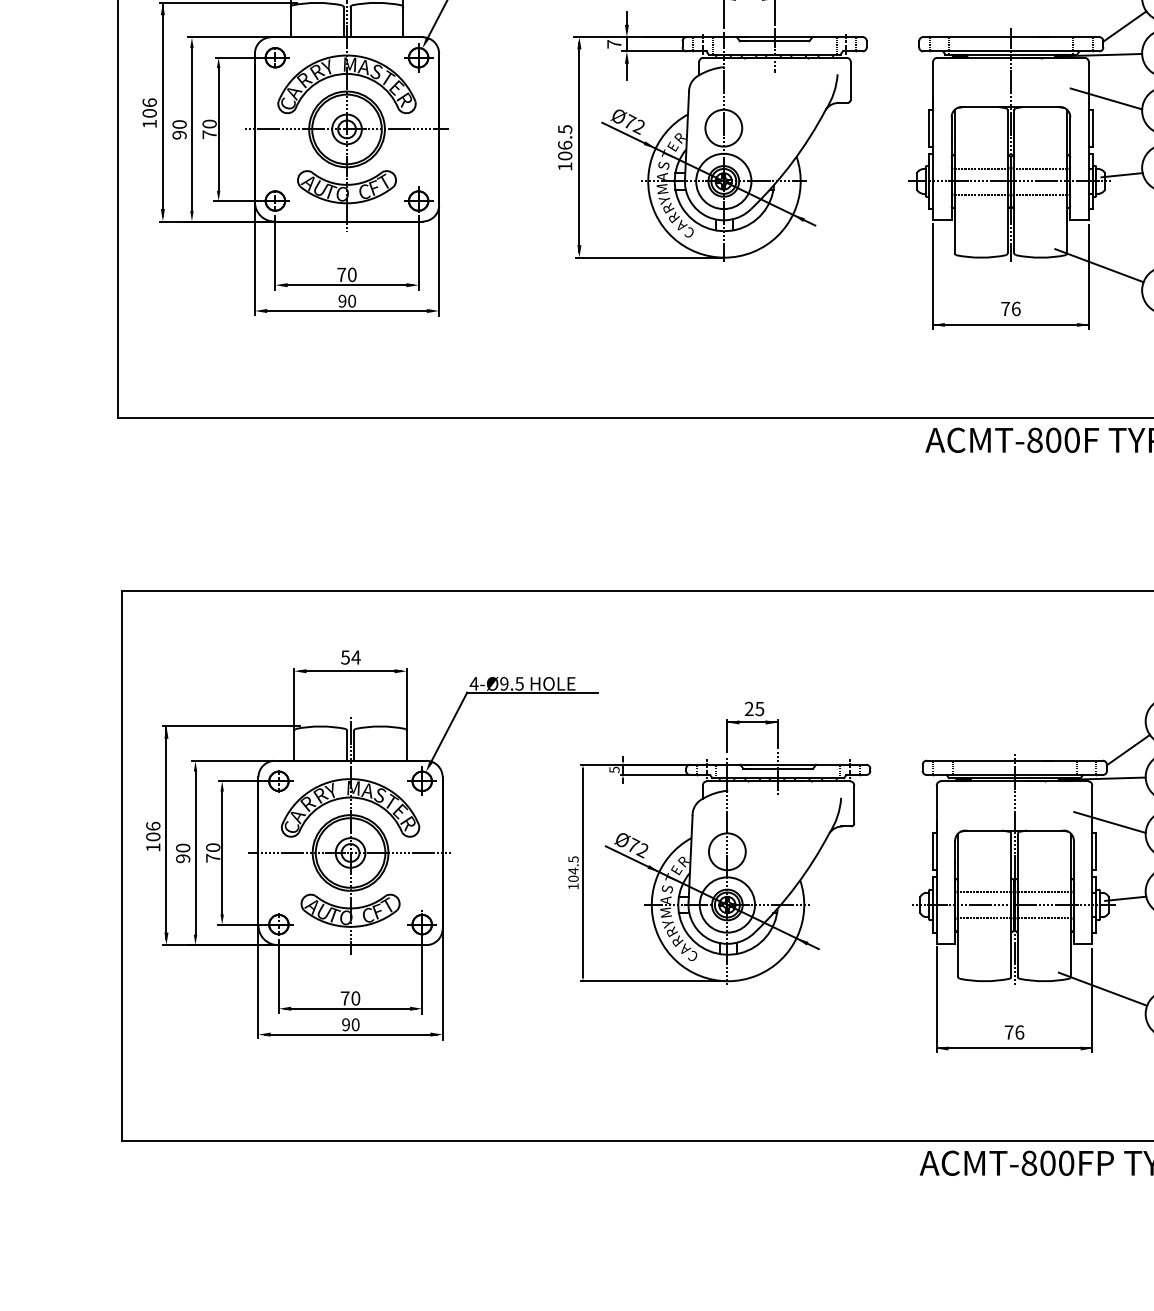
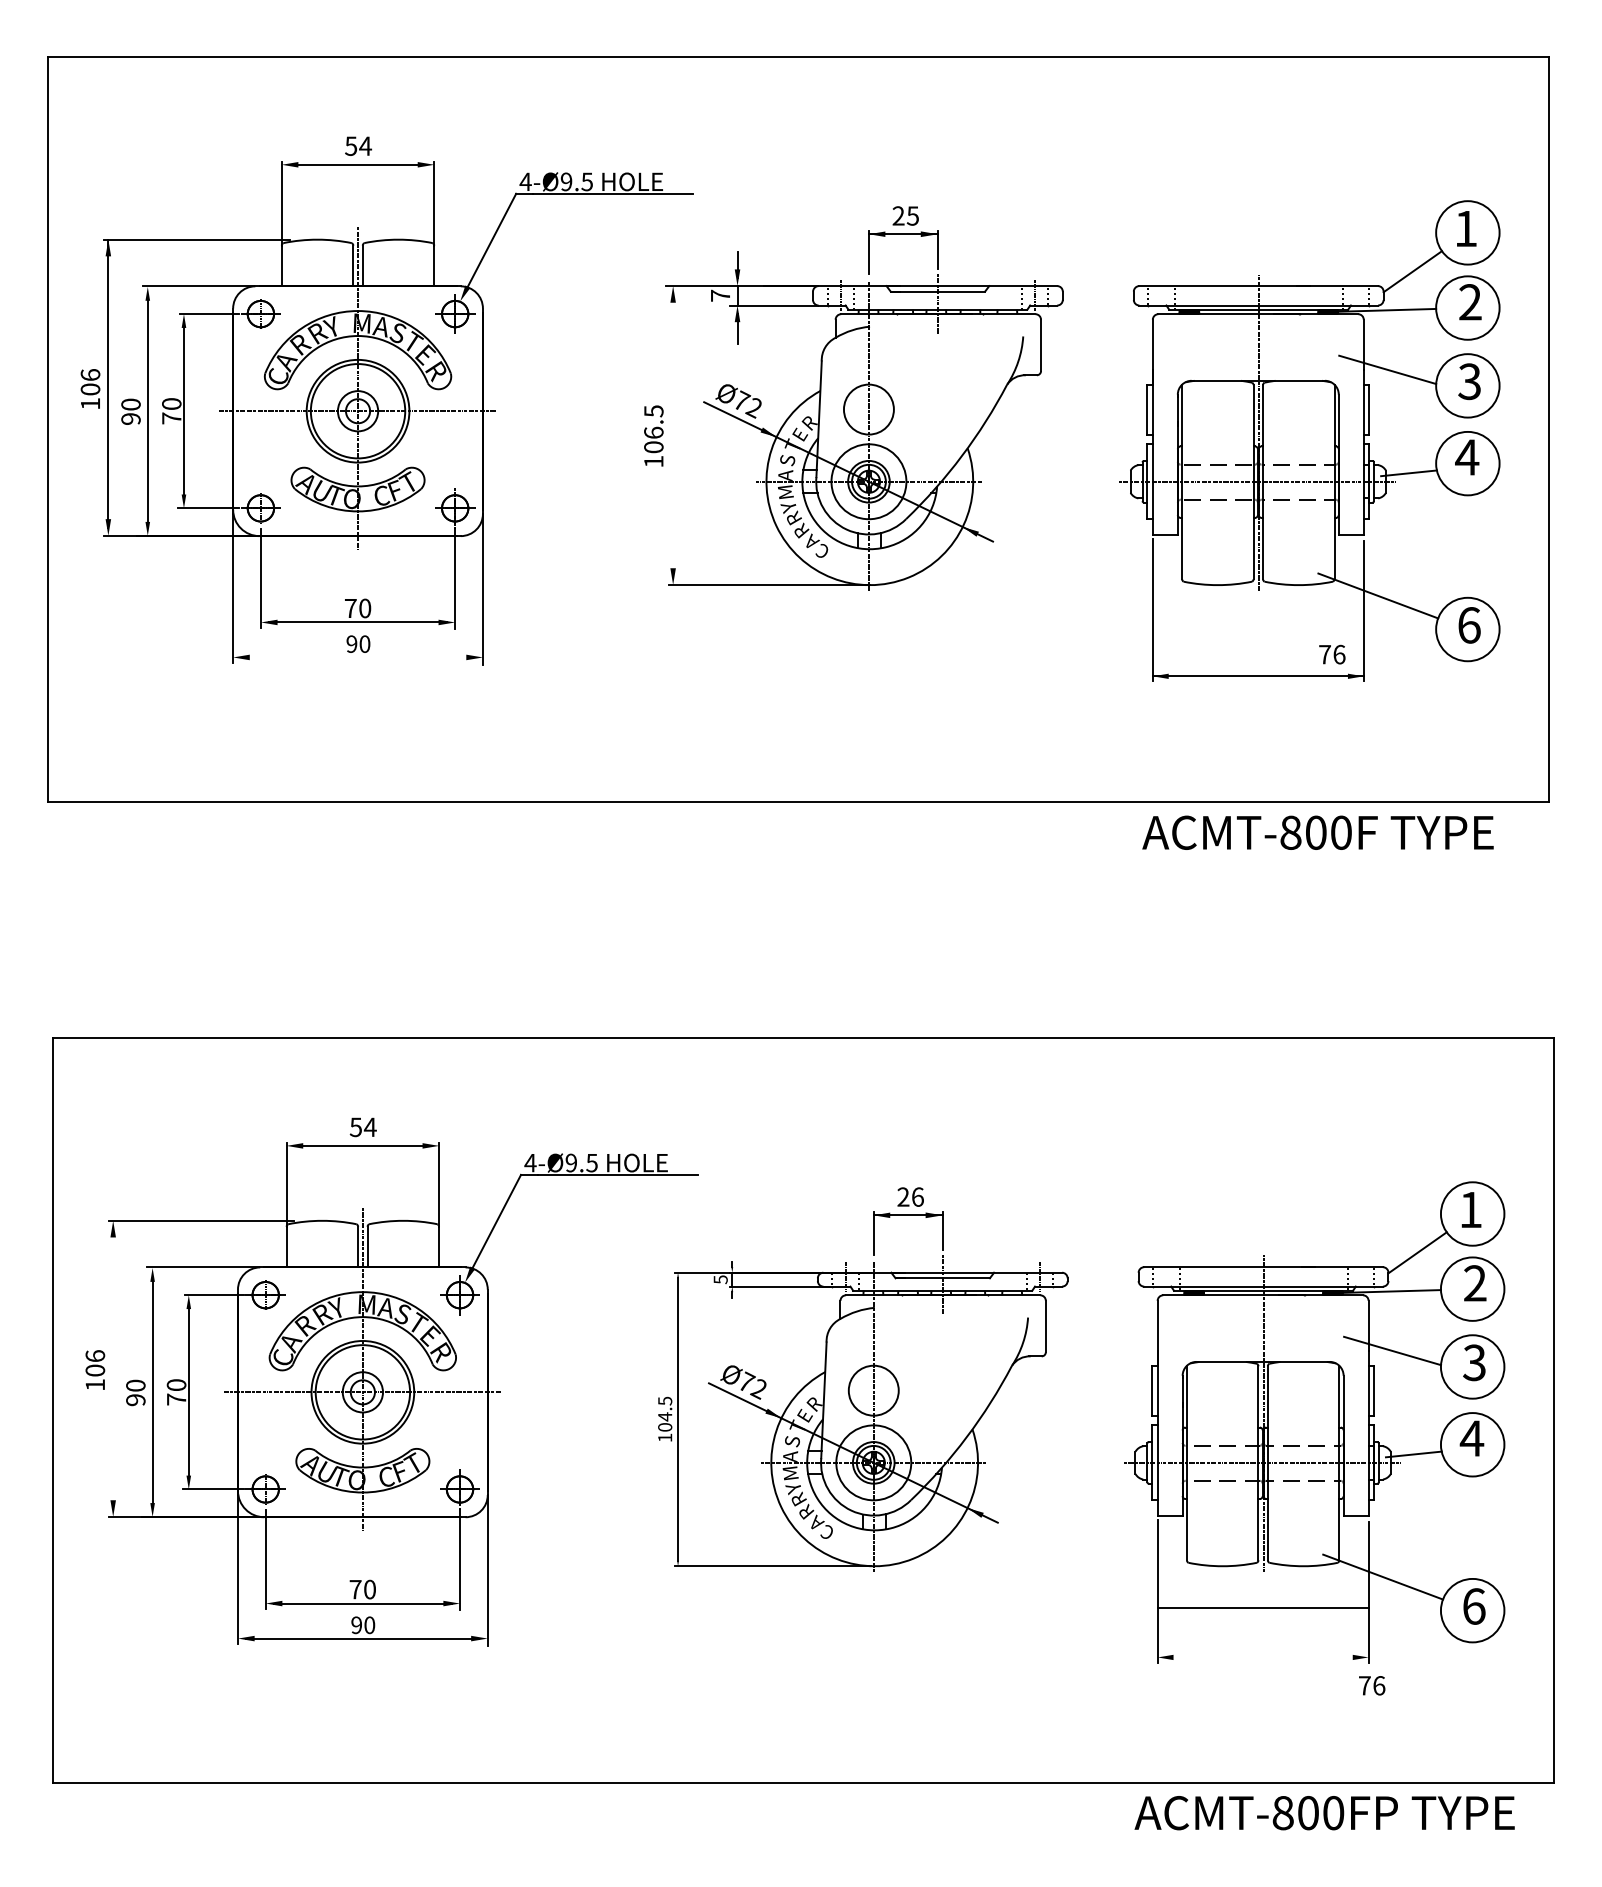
line: (579, 147) -> (673, 435), removed
text: (1011, 308) -> (1332, 654), moved
line: (346, 311) -> (357, 657), removed
text: (759, 708) -> (917, 1196), 25 -> 26
line: (166, 832) -> (113, 1364), removed
text: (1014, 1032) -> (1372, 1685), moved
line: (1014, 1048) -> (1262, 1608), moved

